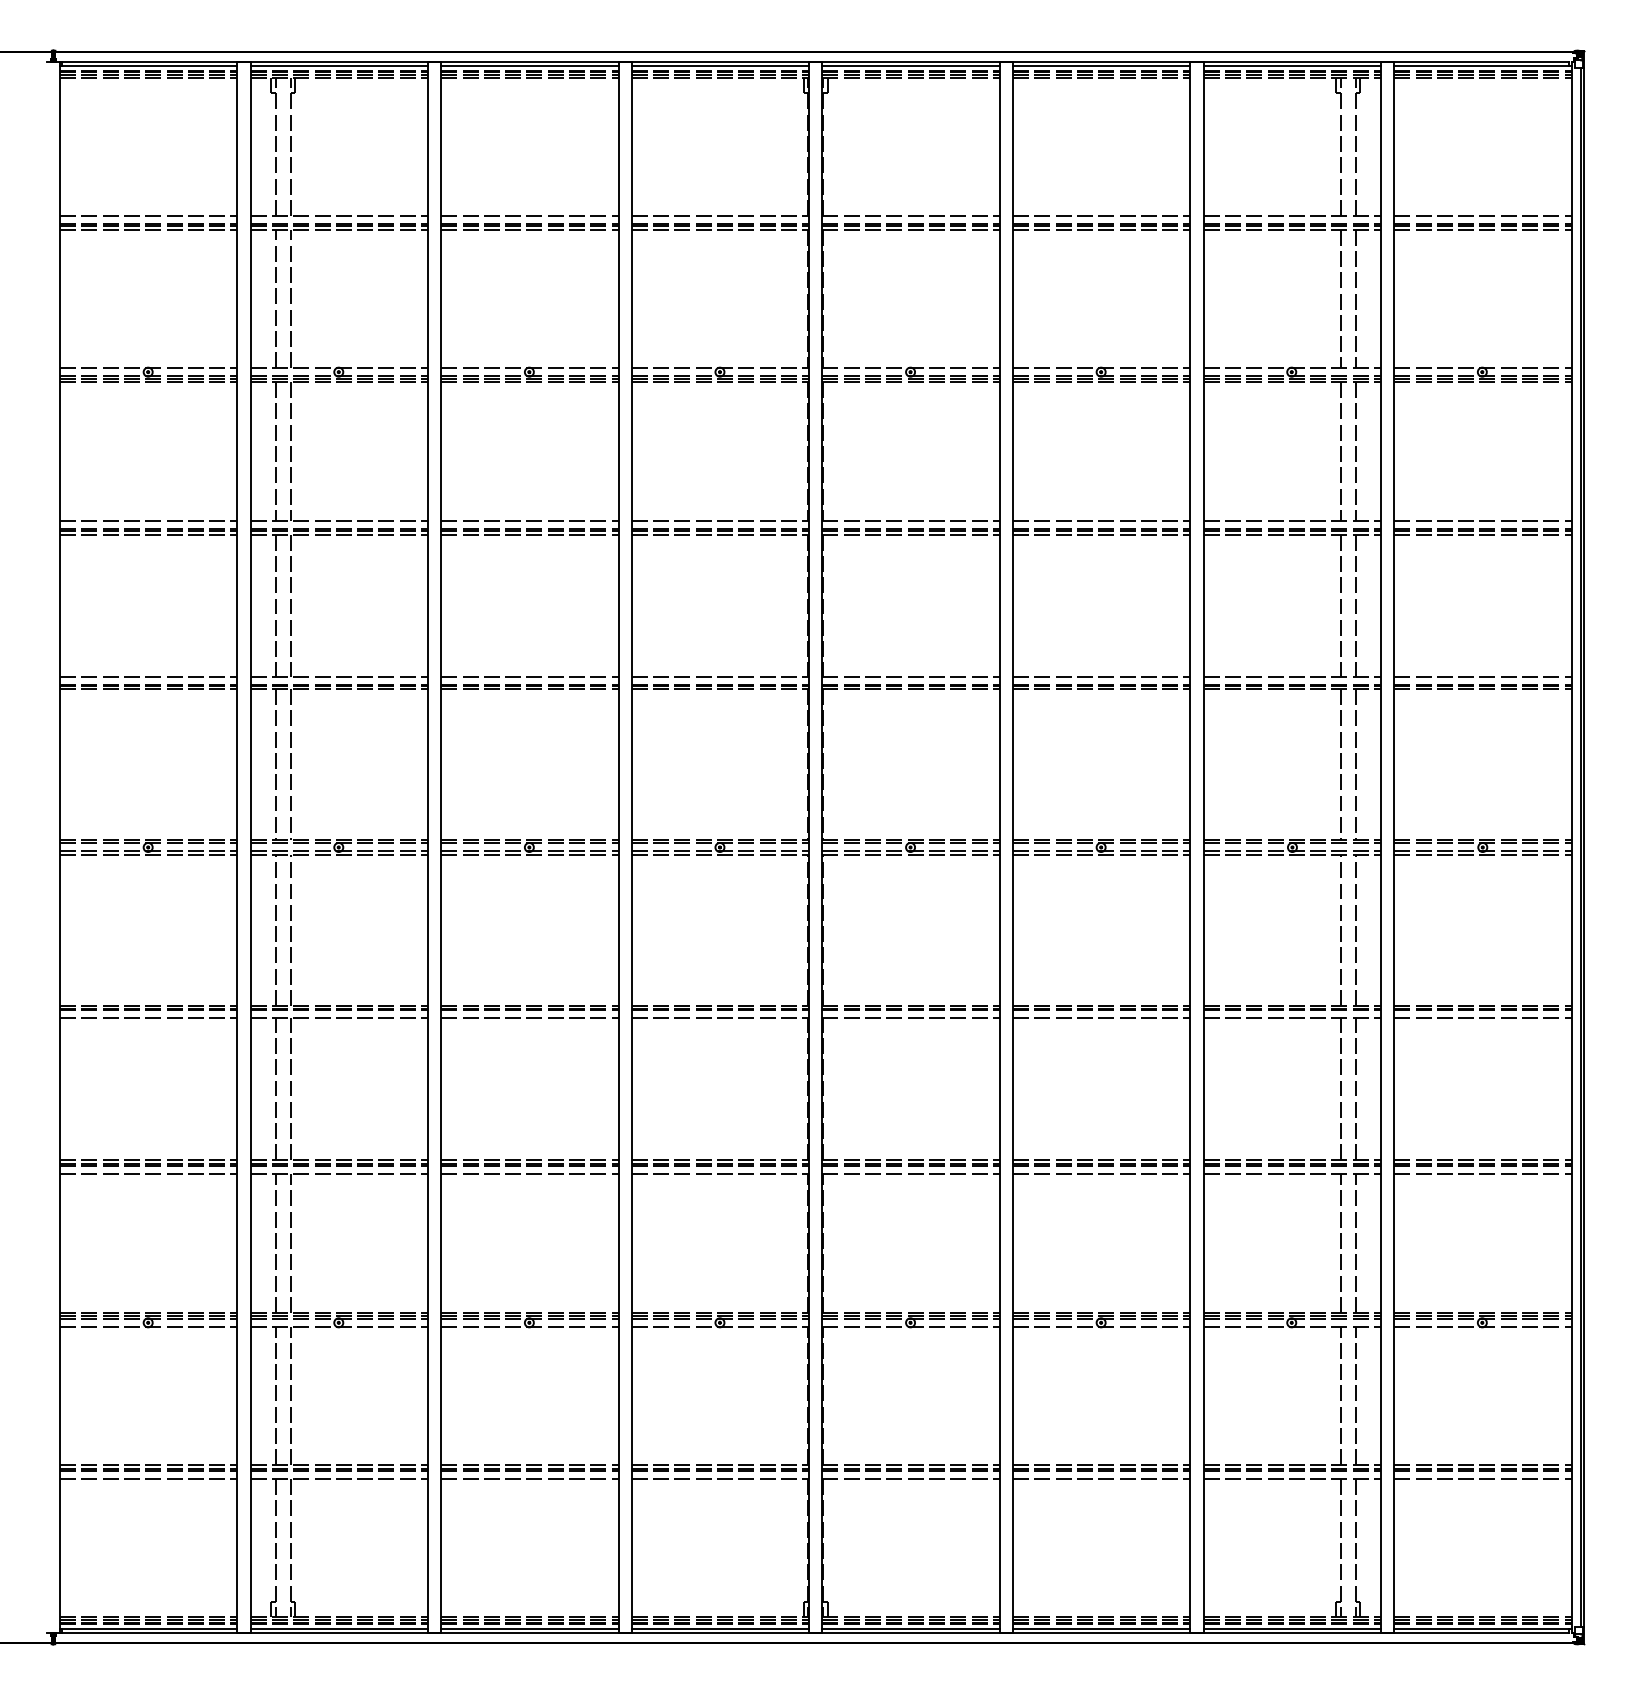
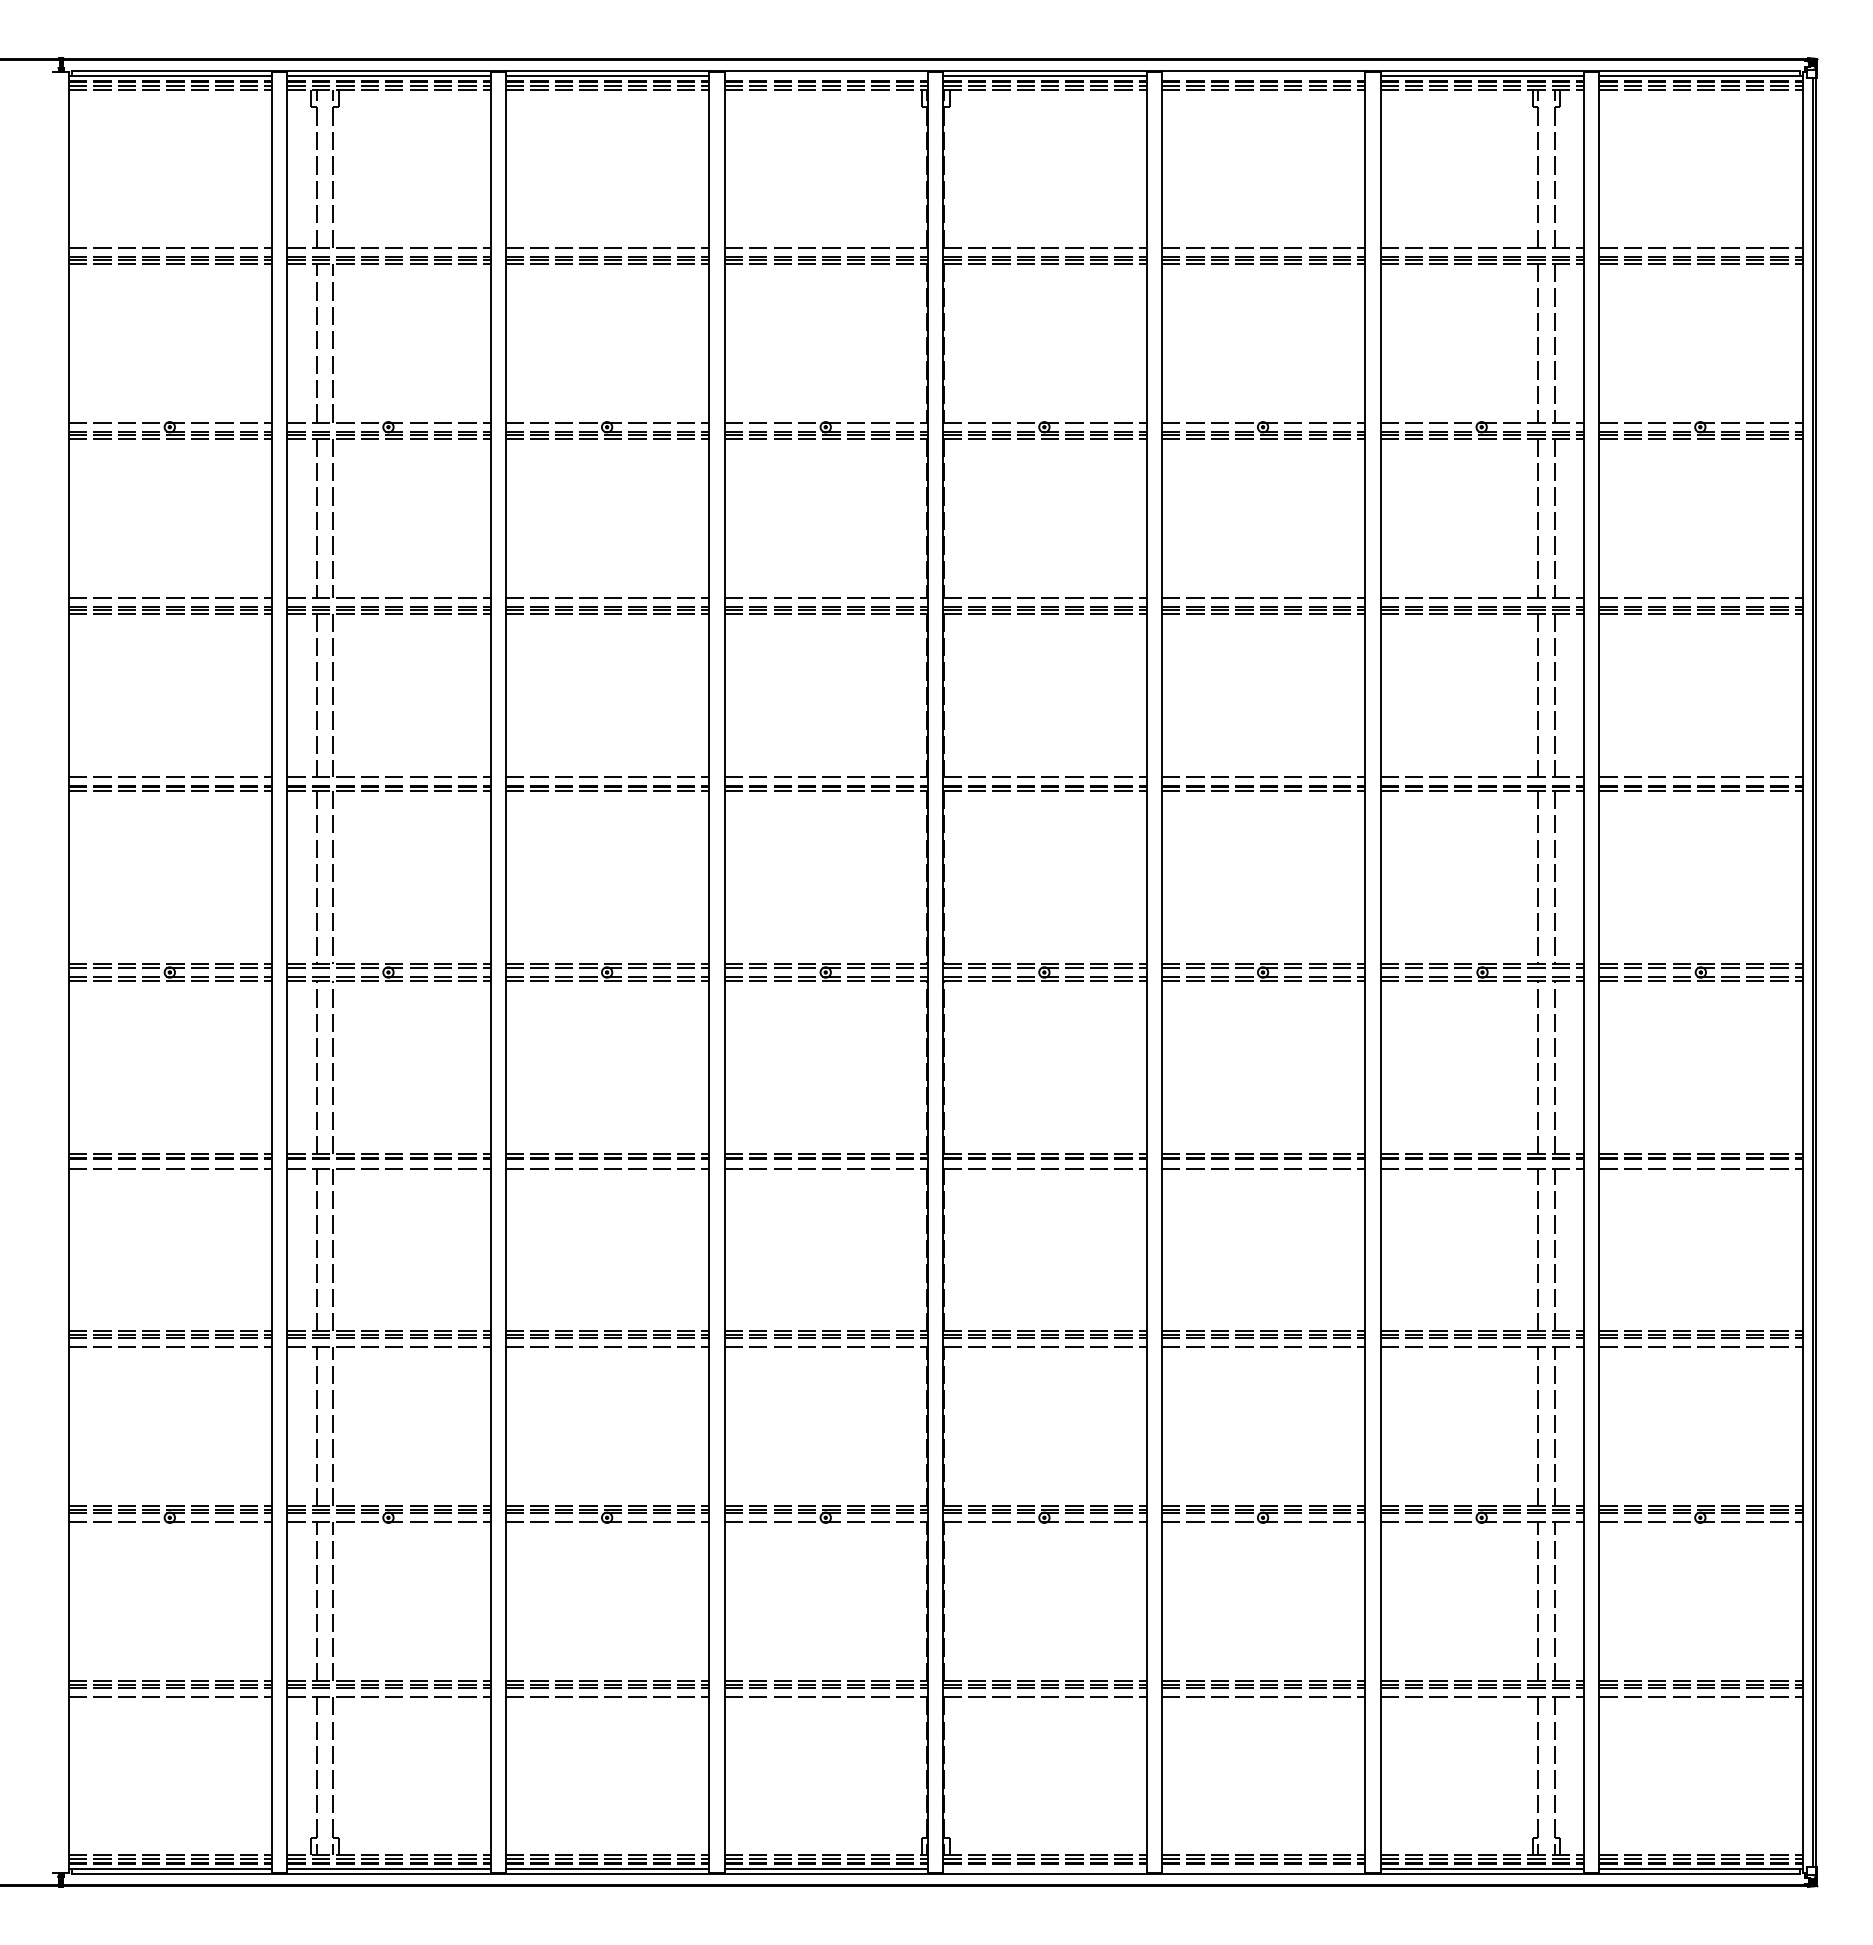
line: (720, 66) -> (826, 76), removed
line: (1101, 66) -> (1263, 76), removed
line: (910, 1628) -> (1044, 1868), removed
line: (1101, 1628) -> (1263, 1868), removed

